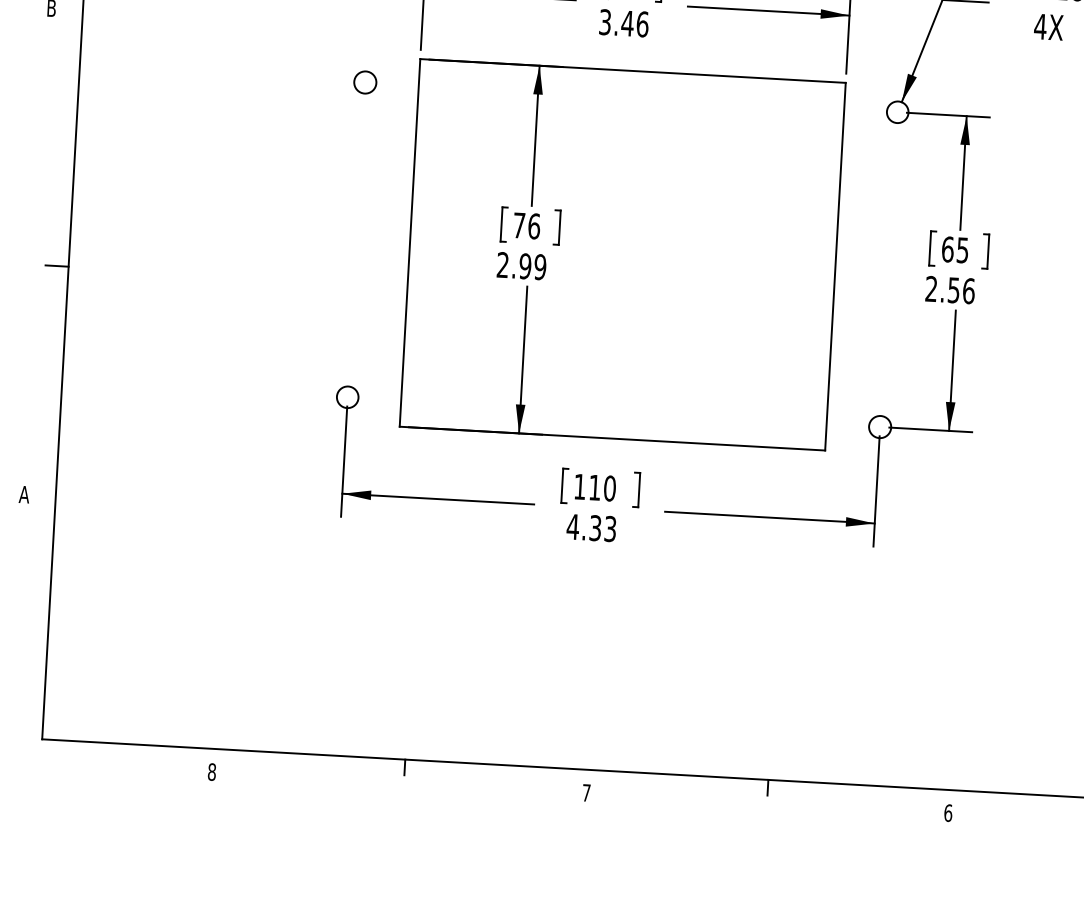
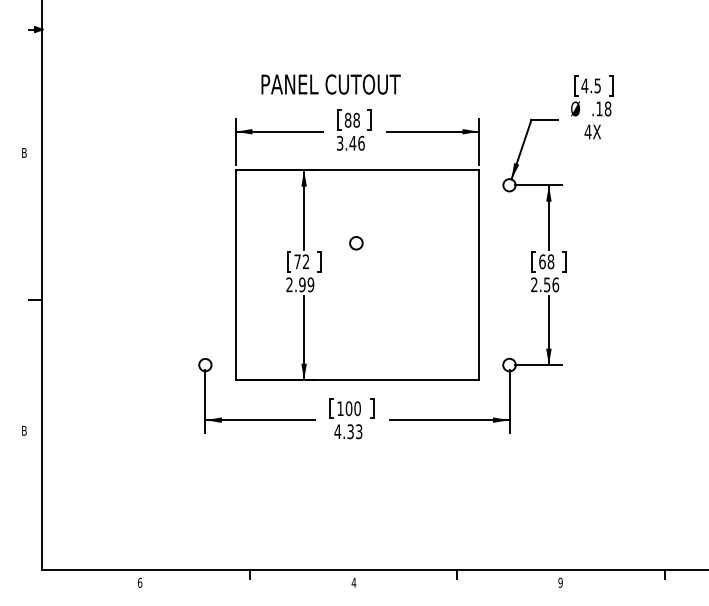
circle: (365, 82) -> (356, 243), moved
text: (533, 225) -> (305, 261), 76 -> 72
text: (962, 249) -> (550, 261), 65 -> 68
text: (594, 487) -> (348, 408), 110 -> 100
text: (24, 494) -> (24, 430), A -> B
text: (211, 771) -> (139, 582), 8 -> 6
text: (585, 792) -> (353, 582), 7 -> 4
text: (948, 812) -> (560, 582), 6 -> 9

